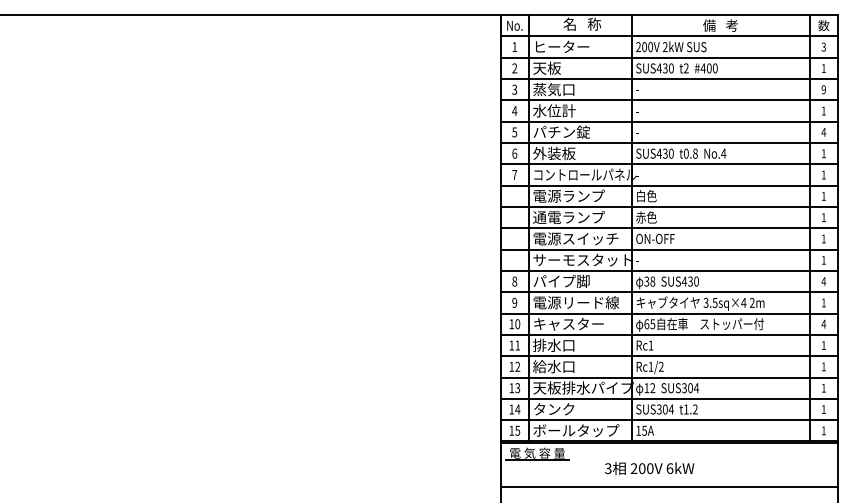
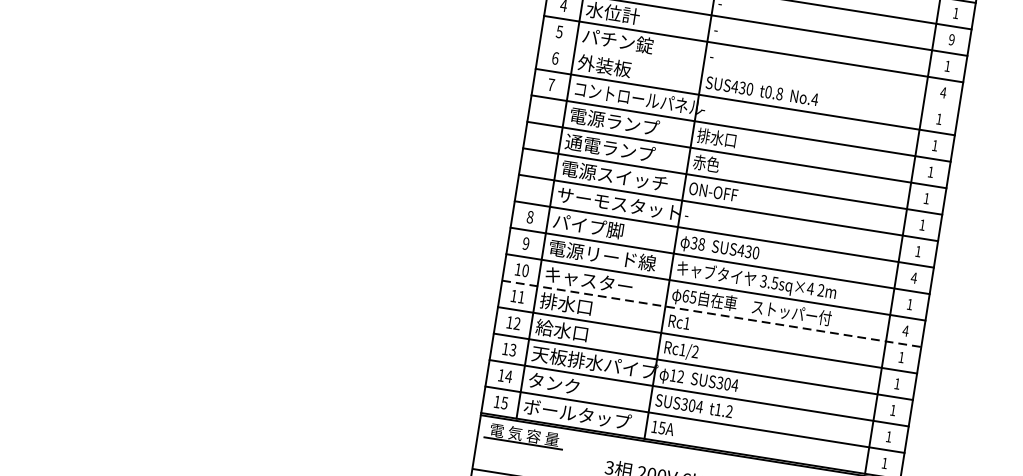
line: (669, 143) -> (749, 76), removed
text: (651, 196) -> (716, 138), 白色 -> 排水口
line: (669, 334) -> (712, 313), solid -> dashed

